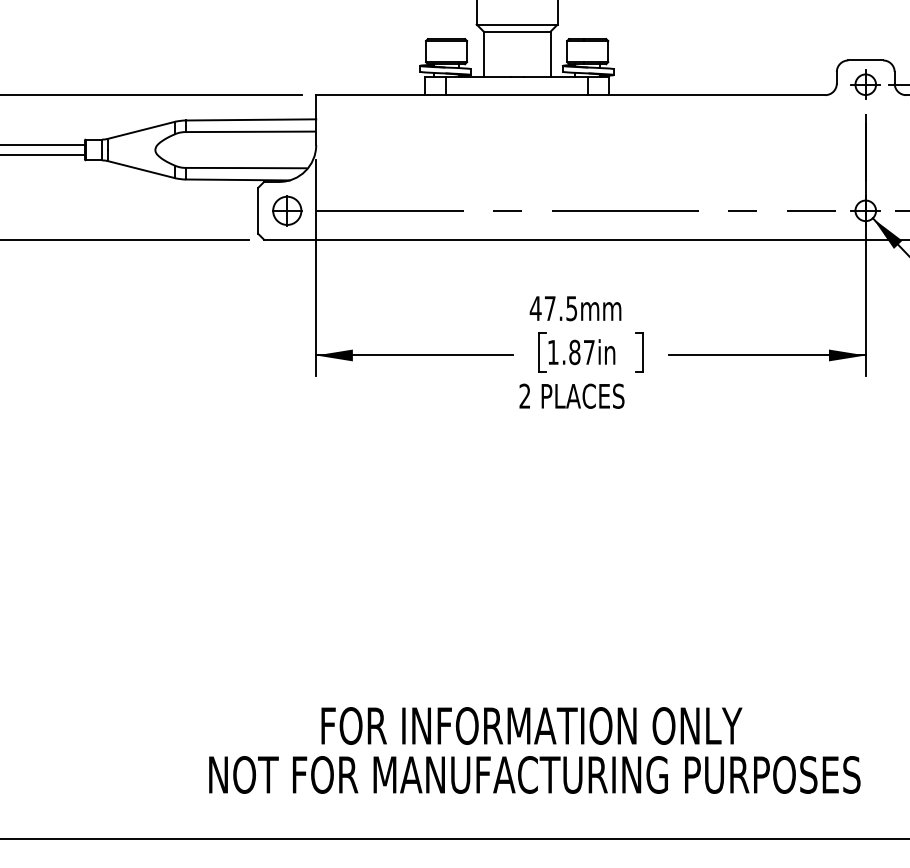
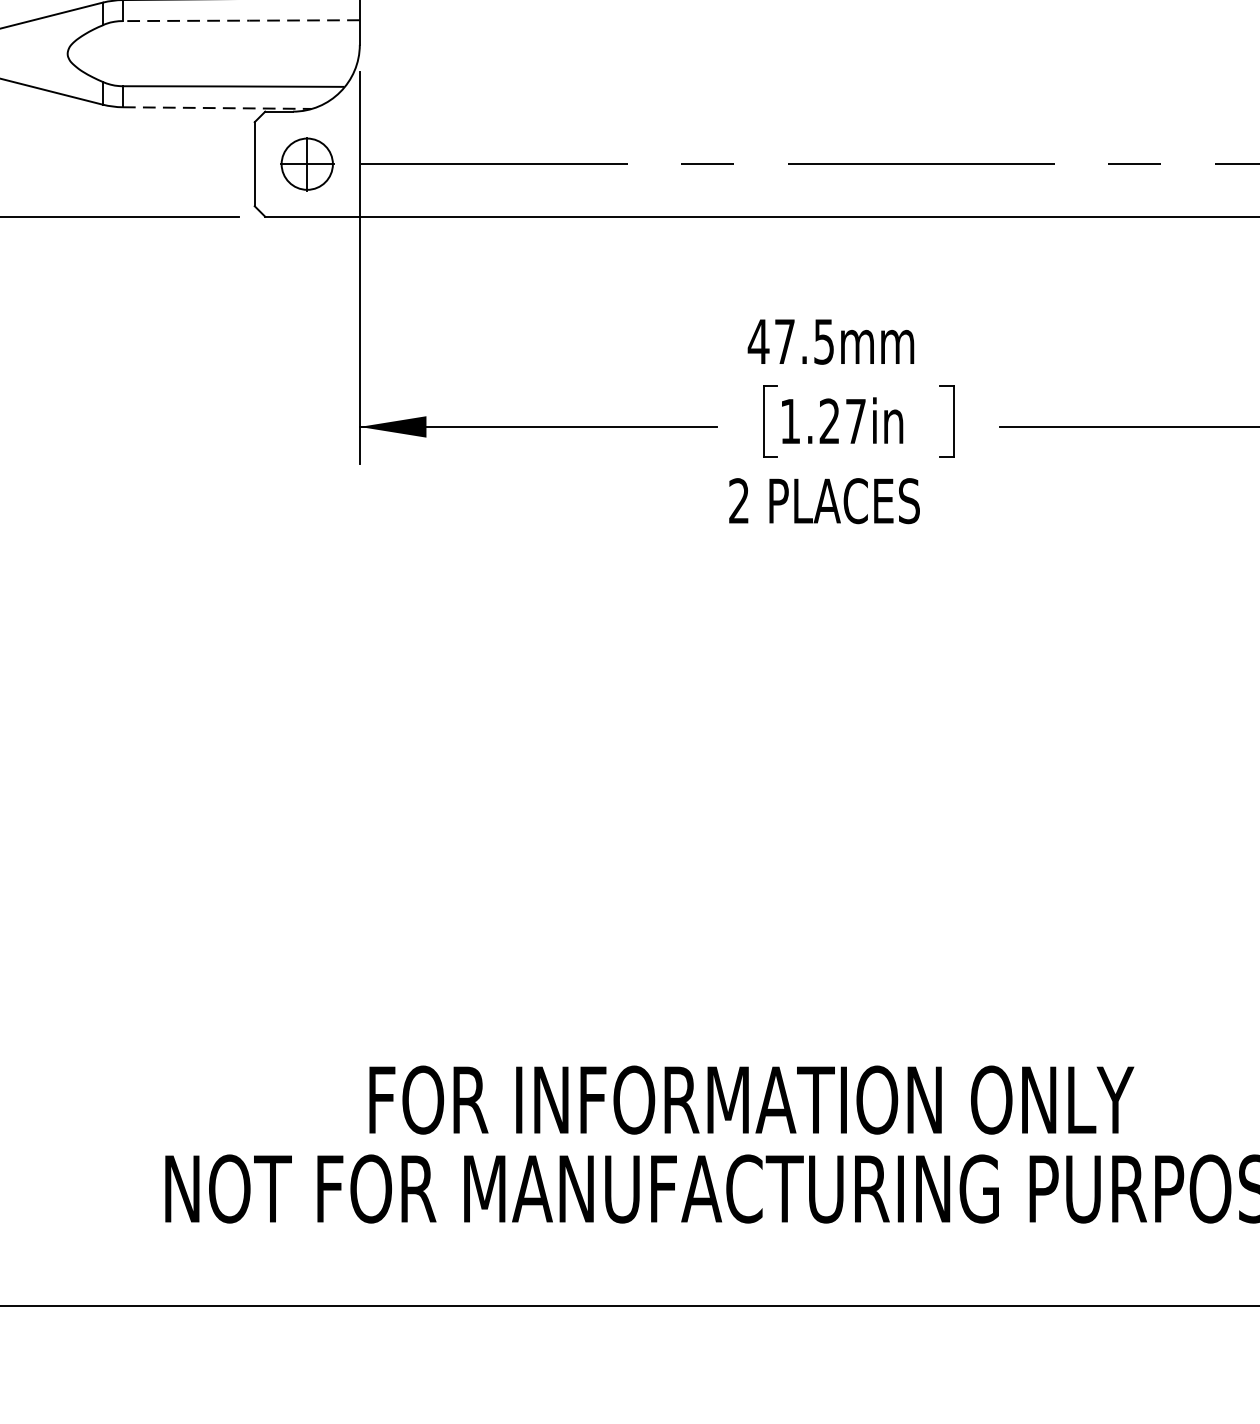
line: (251, 131) -> (242, 20), solid -> dashed
line: (237, 179) -> (216, 107), solid -> dashed
text: (574, 352) -> (829, 421), 1.87in -> 1.27in

